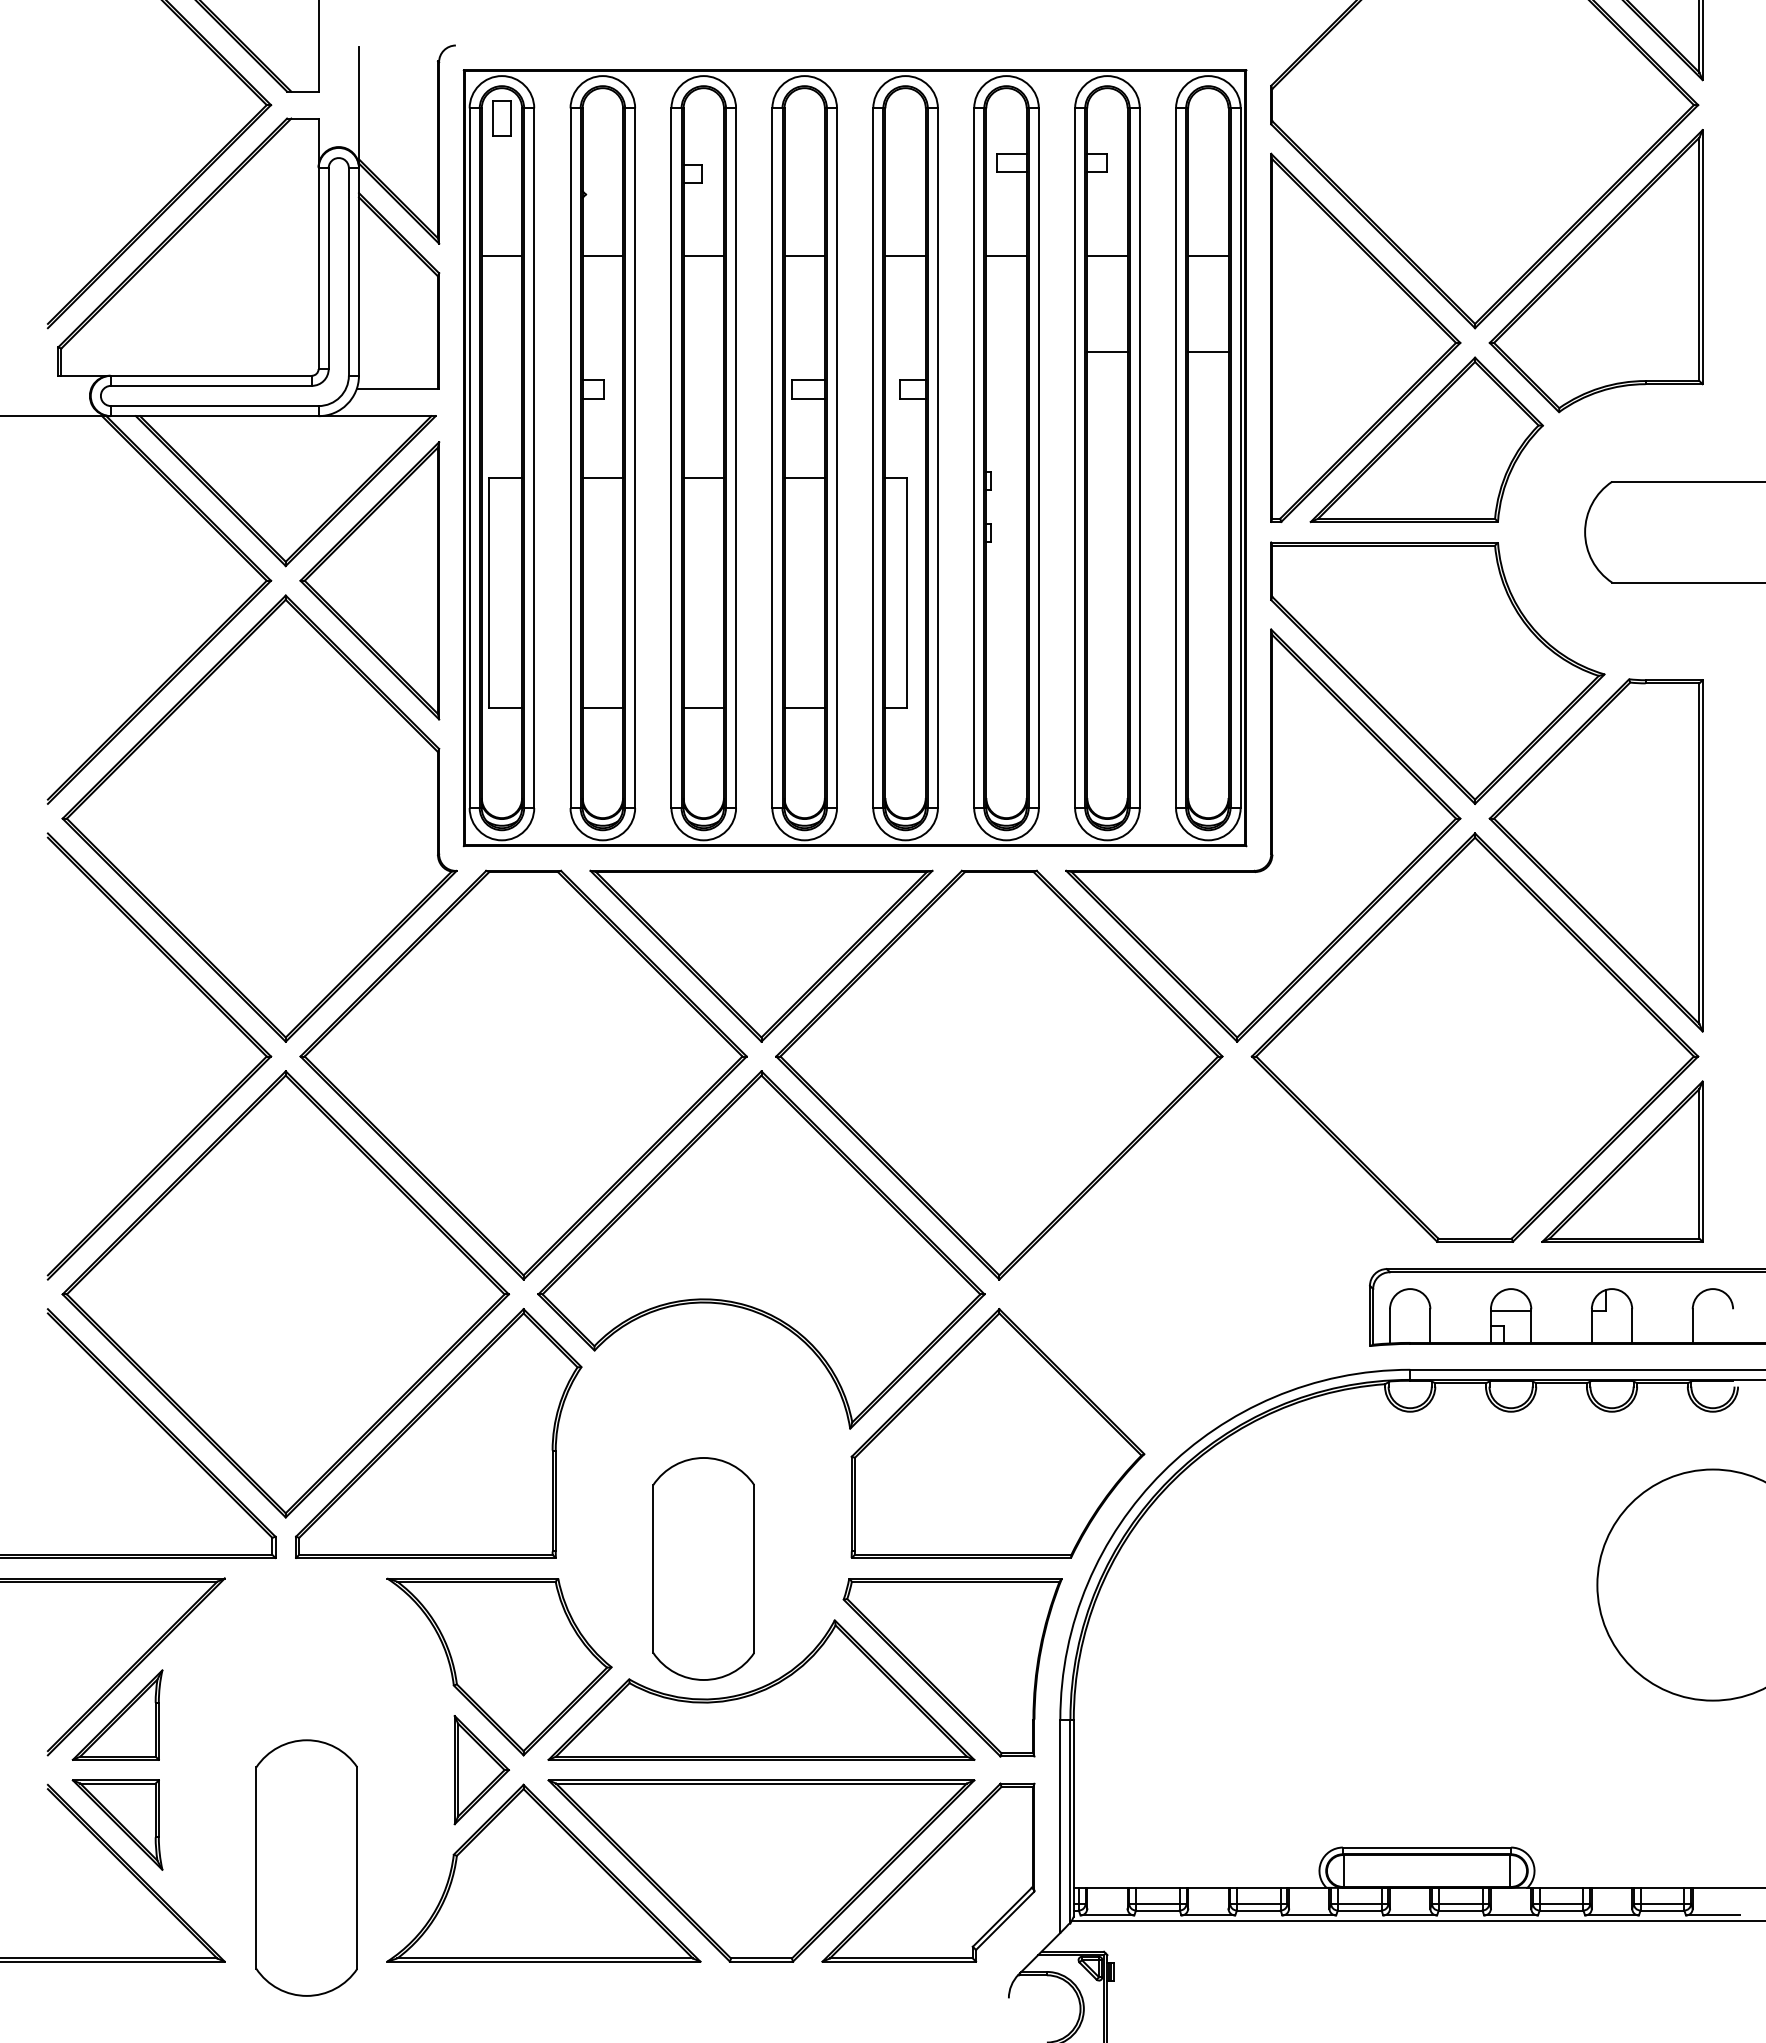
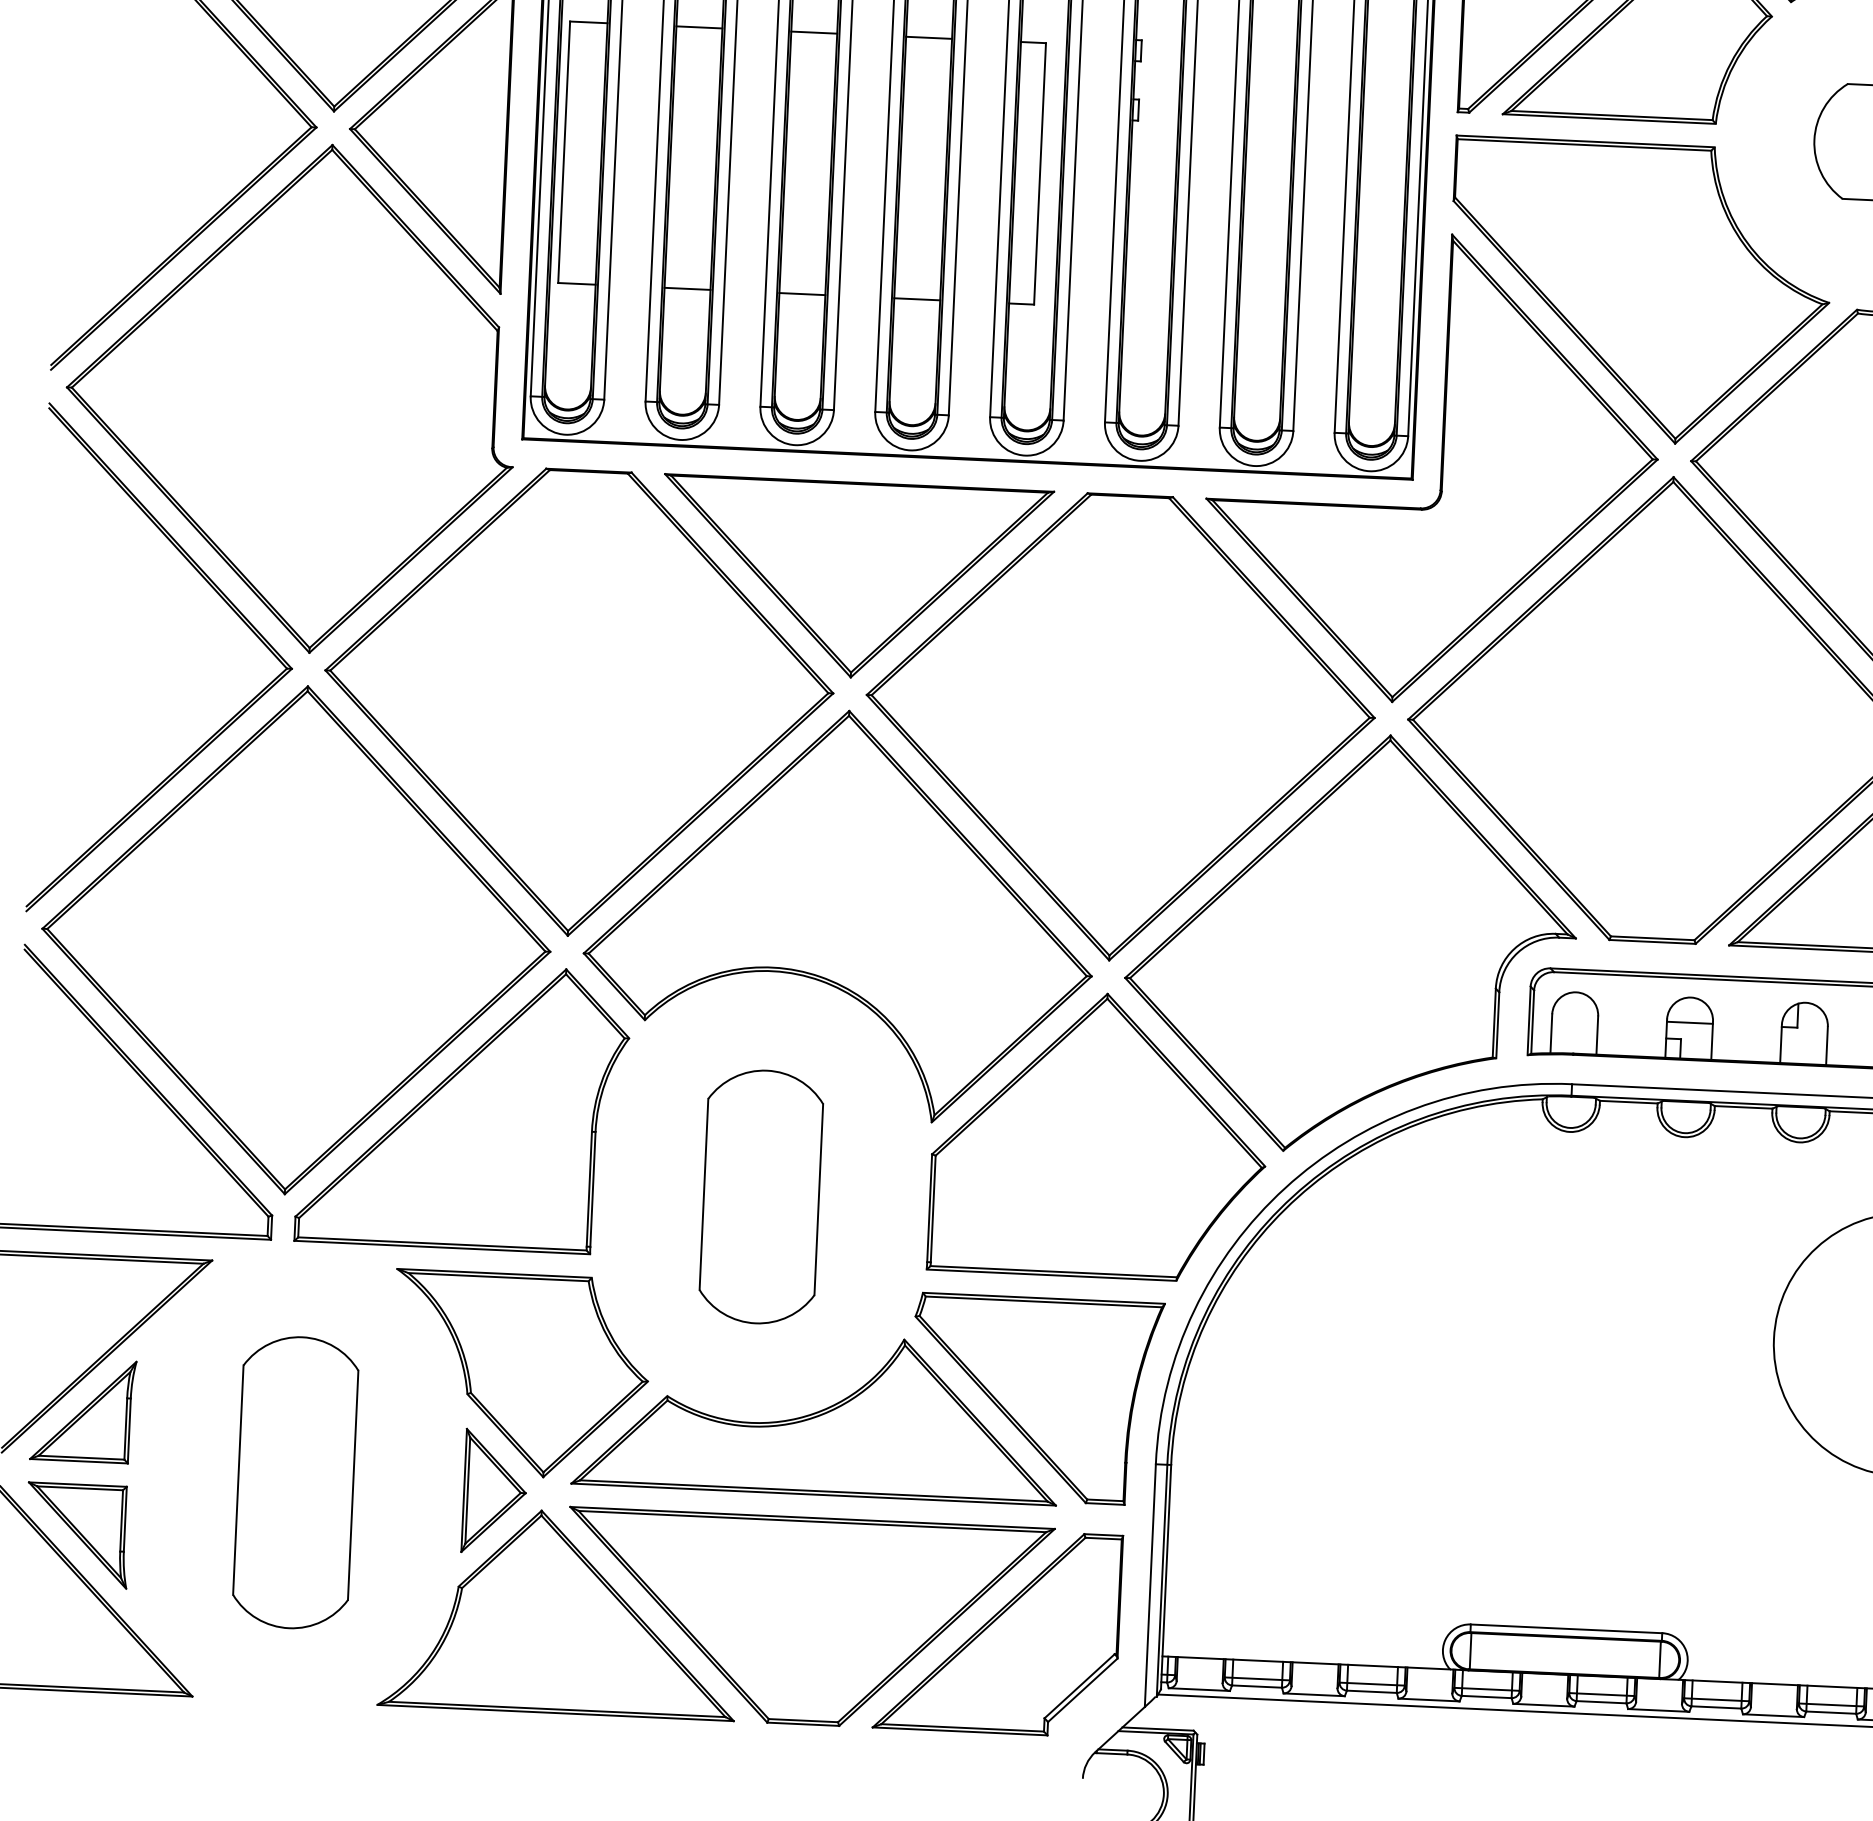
part: (1210, 1255) -> (1350, 943), added
part: (703, 1568) -> (761, 1196), moved
part: (306, 1867) -> (295, 1482), moved

